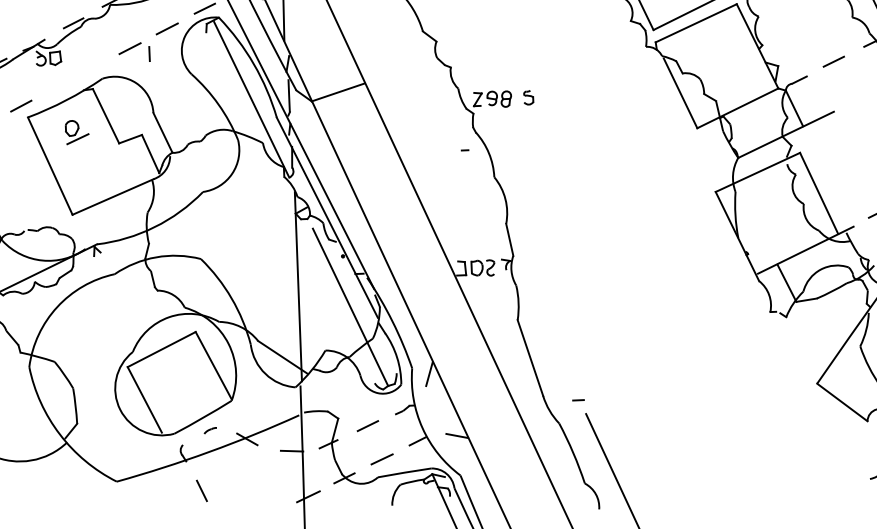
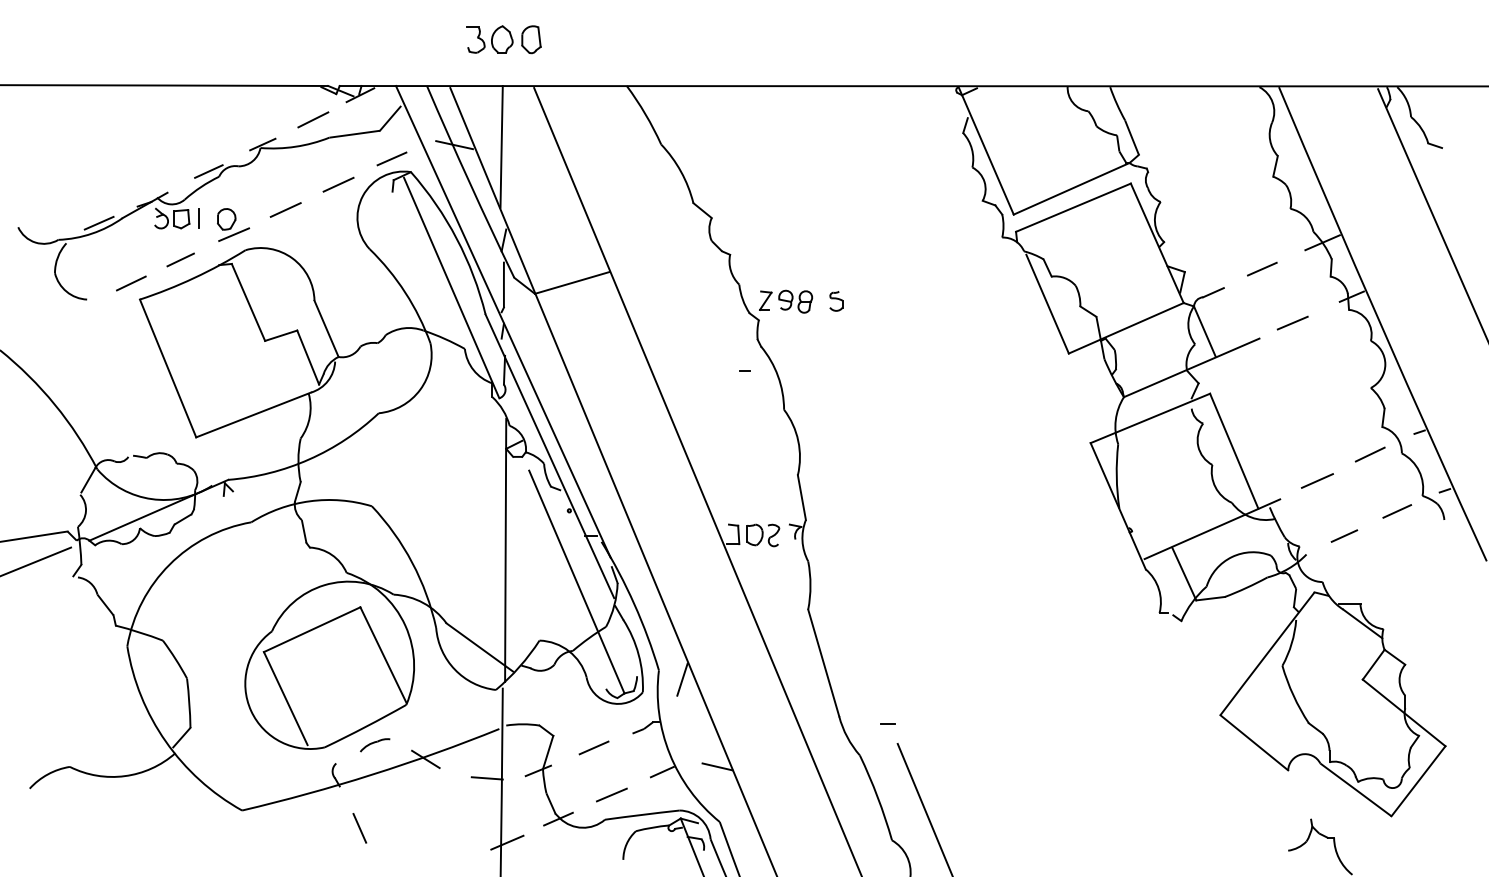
line: (149, 53) -> (198, 218), moved
line: (55, 87) -> (180, 259), added
line: (857, 99) -> (1292, 322), added
part: (77, 131) -> (233, 224), moved
part: (210, 430) -> (375, 745), size x1.67

